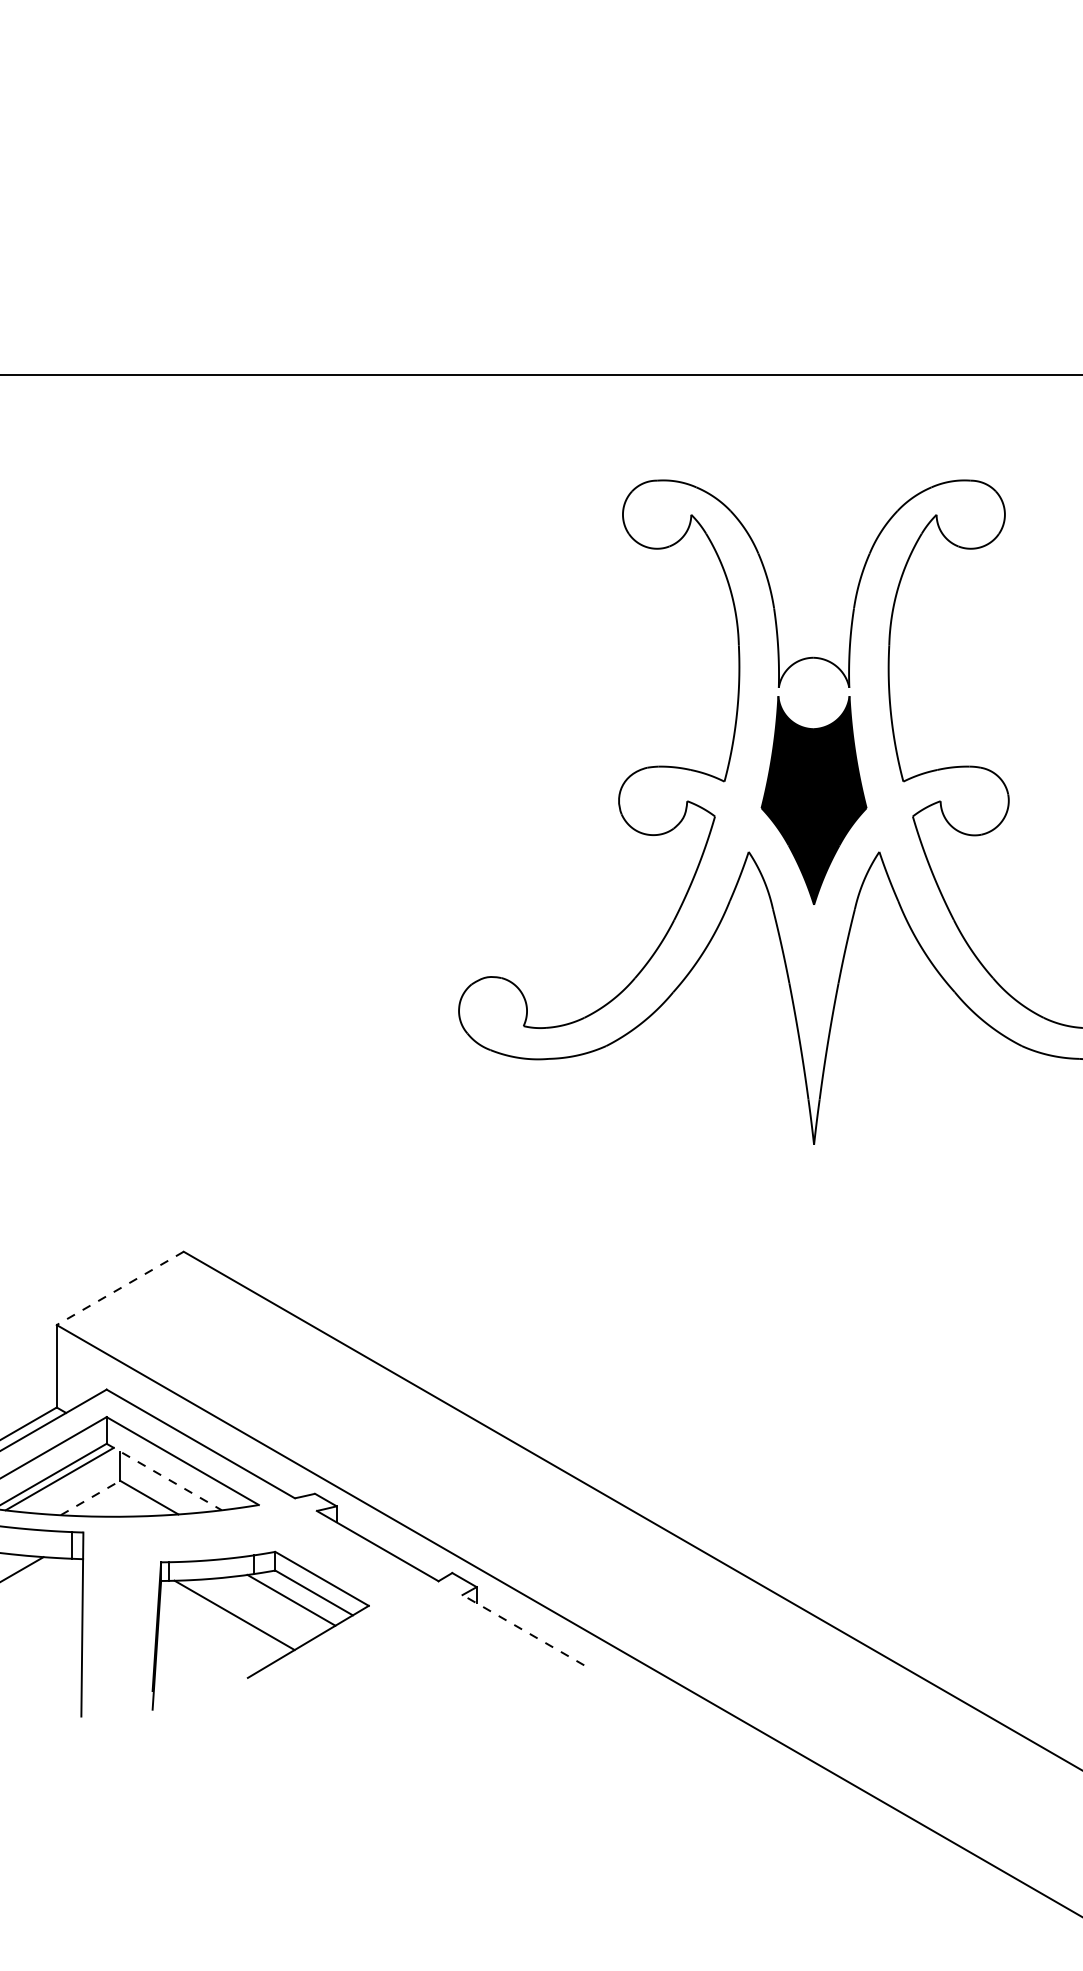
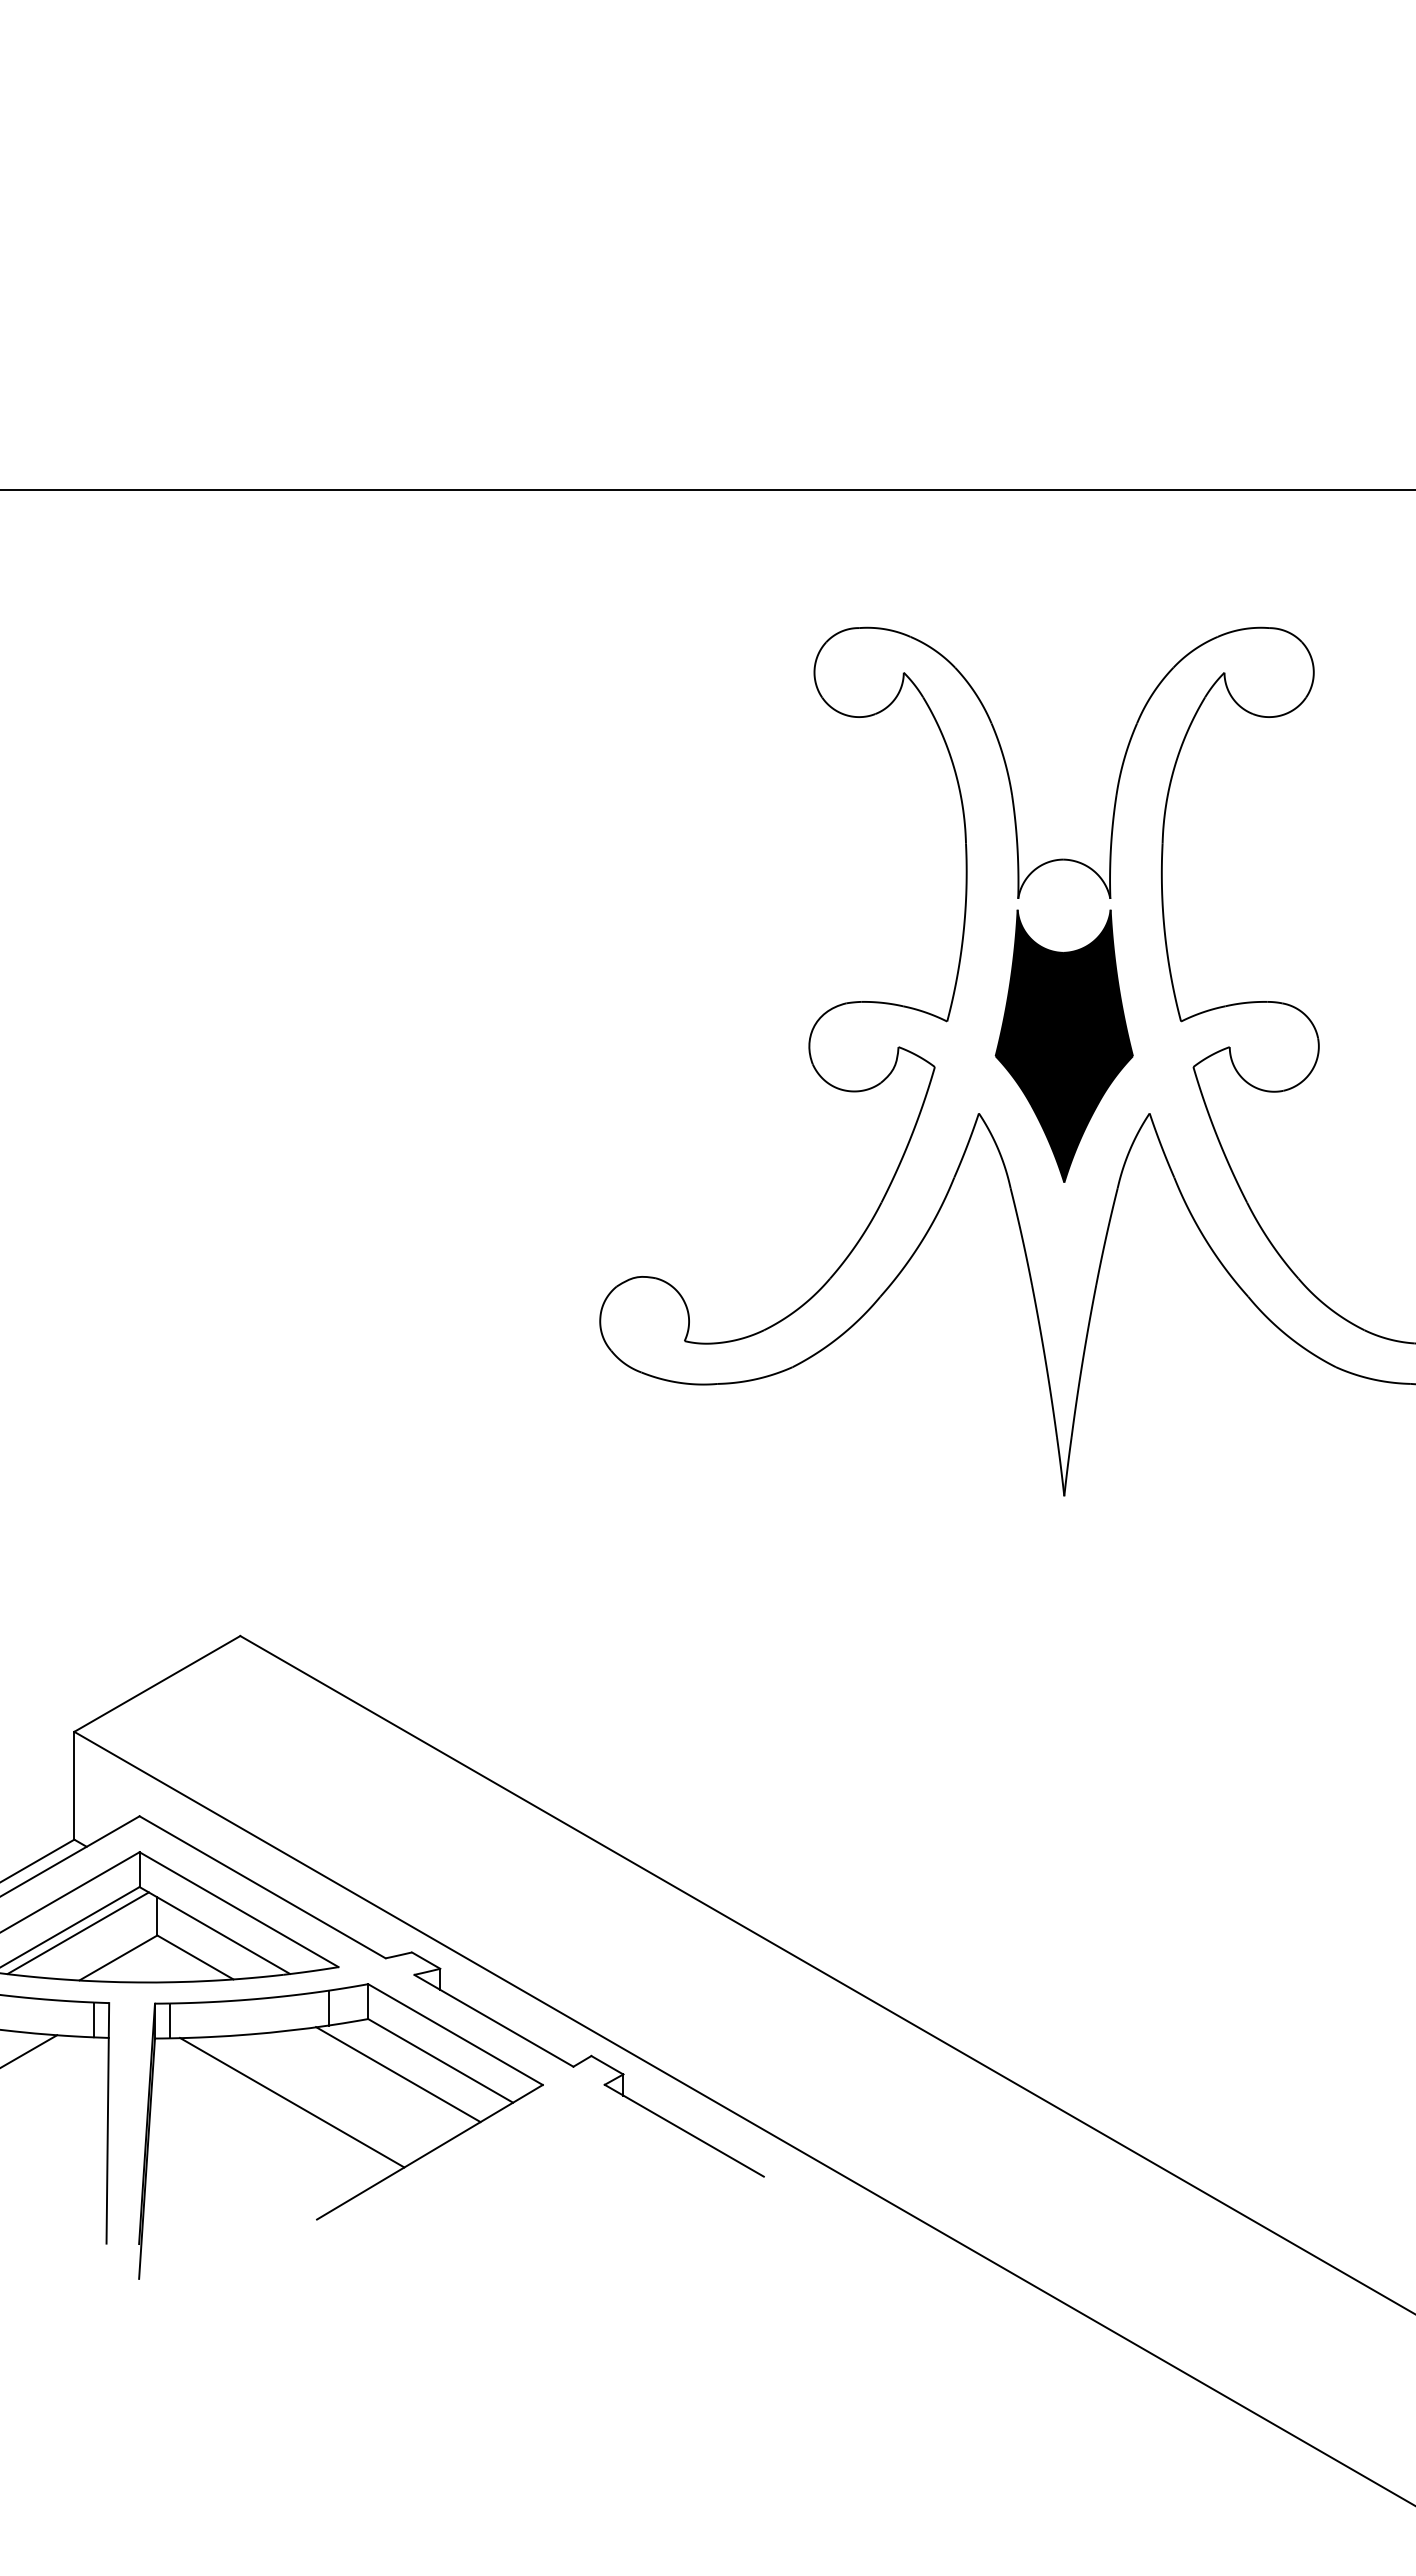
line: (120, 1288) -> (157, 1683), dashed -> solid
line: (163, 1477) -> (214, 1930), dashed -> solid
line: (90, 1497) -> (118, 1957), dashed -> solid
part: (260, 1630) -> (340, 2131), size x1.43
line: (523, 1630) -> (684, 2130), dashed -> solid

